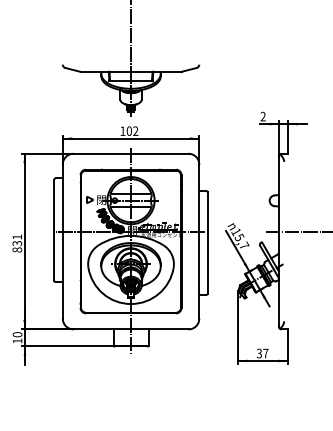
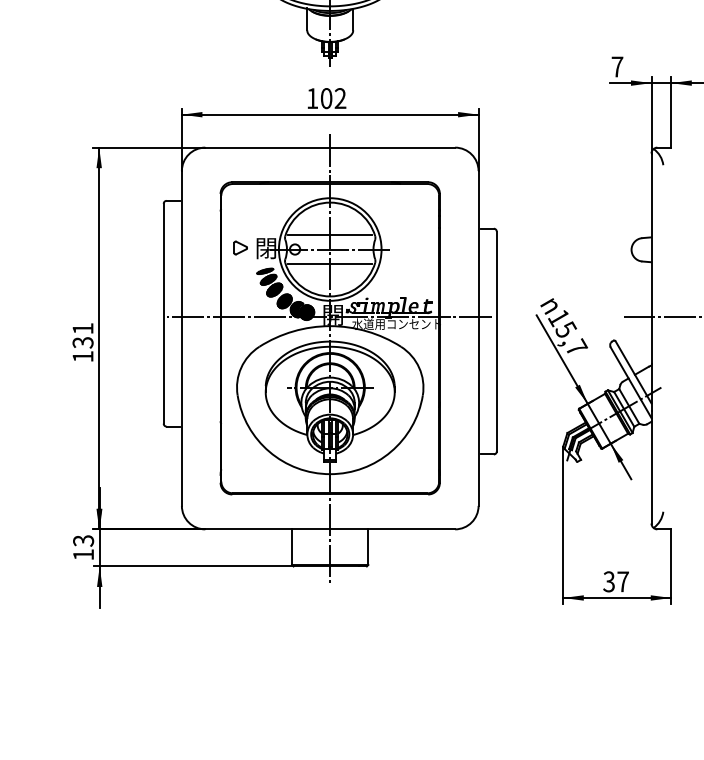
text: (262, 116) -> (615, 66), 2 -> 7
text: (17, 249) -> (83, 355), 831 -> 131
text: (17, 334) -> (83, 540), 10 -> 13

